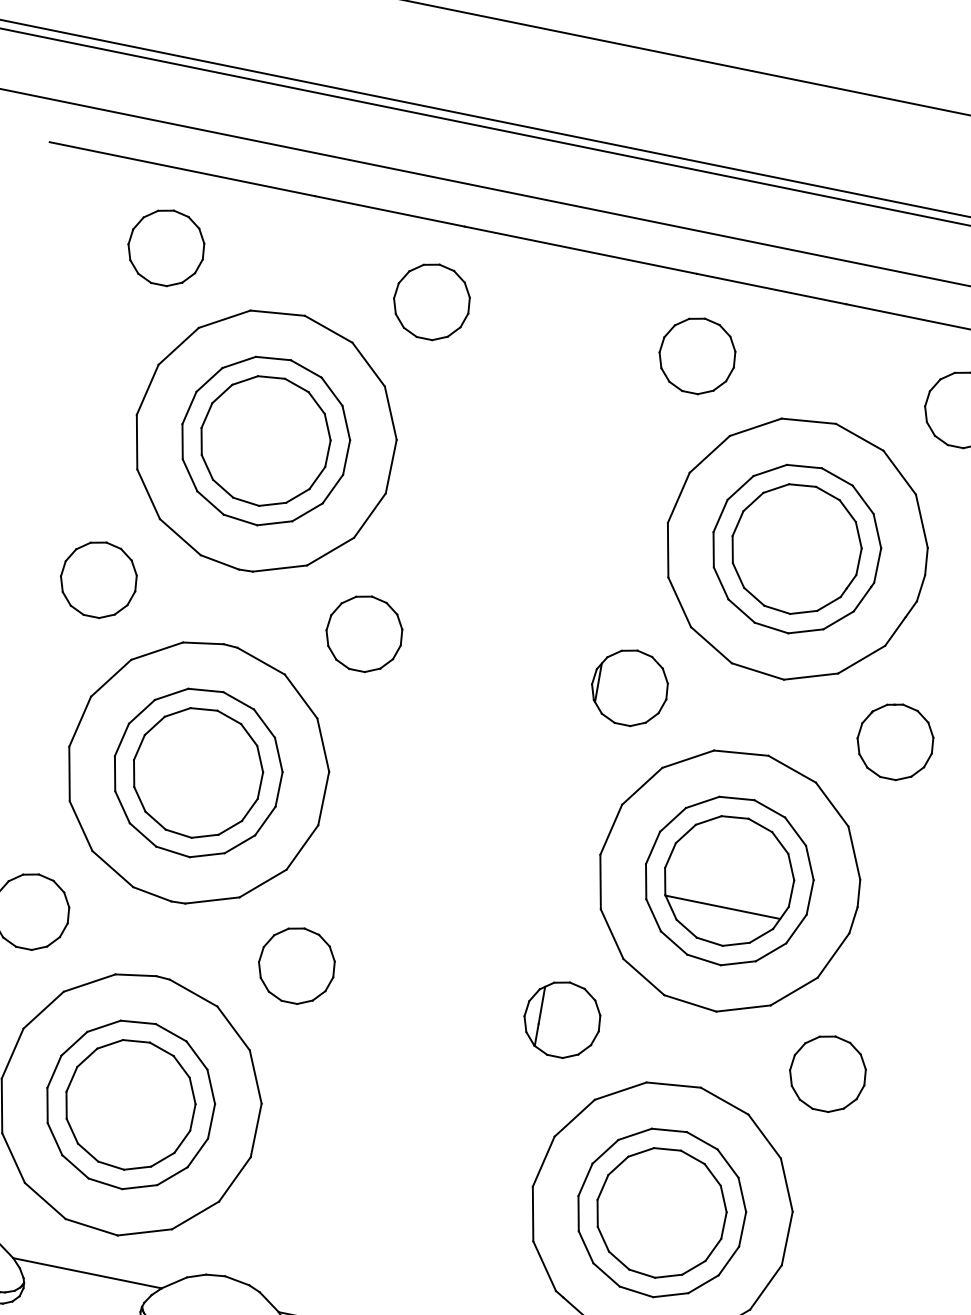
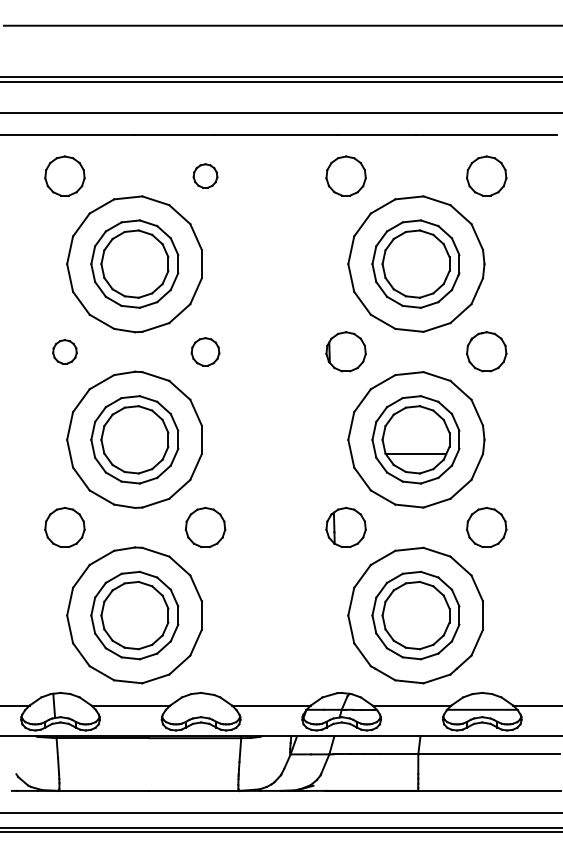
part: (432, 300) -> (205, 175), size x0.6
part: (98, 578) -> (64, 351), size x0.6
part: (364, 633) -> (205, 351), size x0.7

